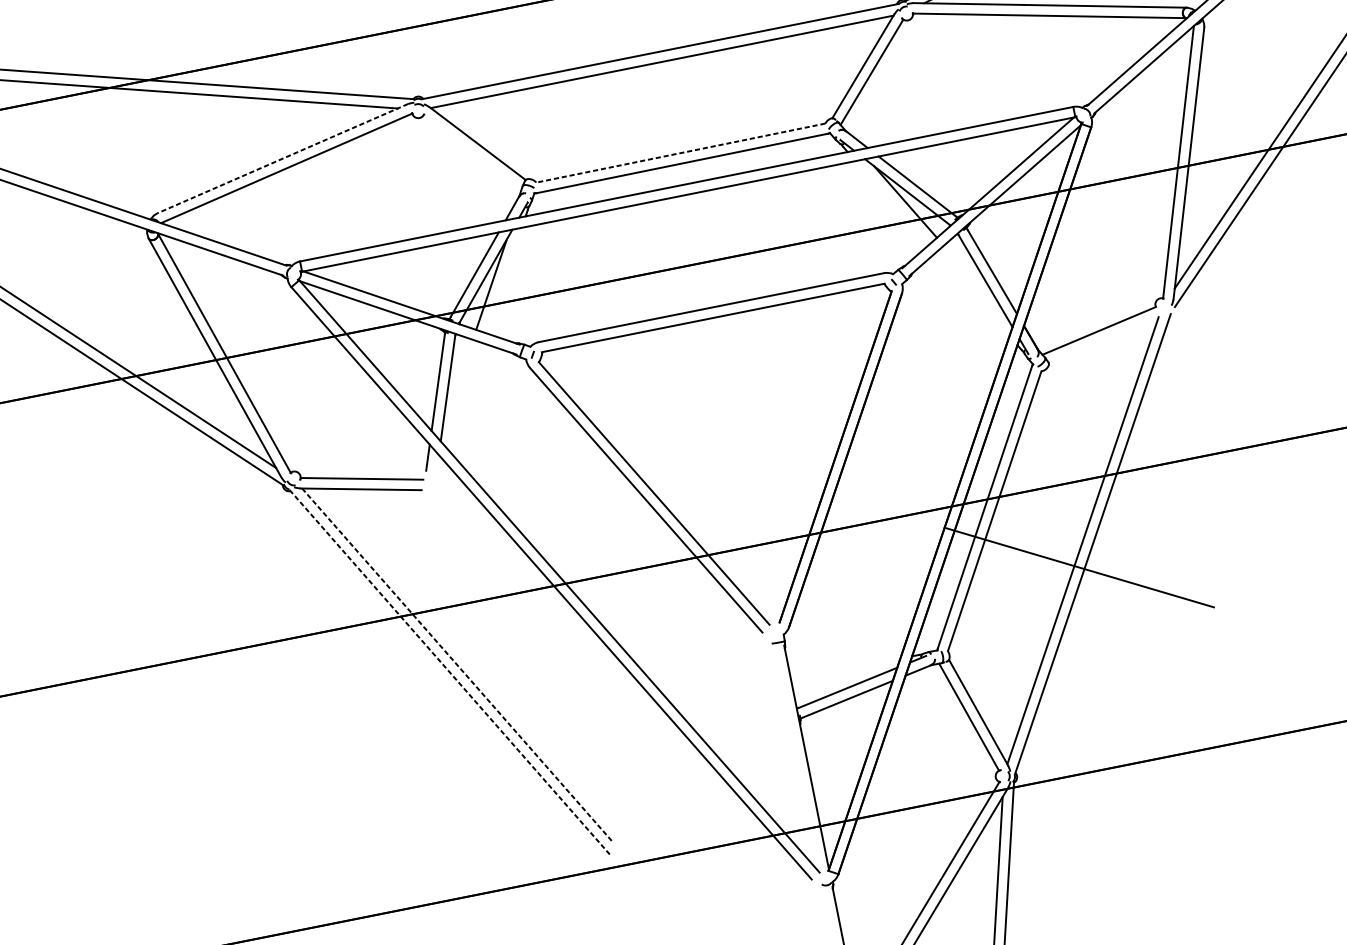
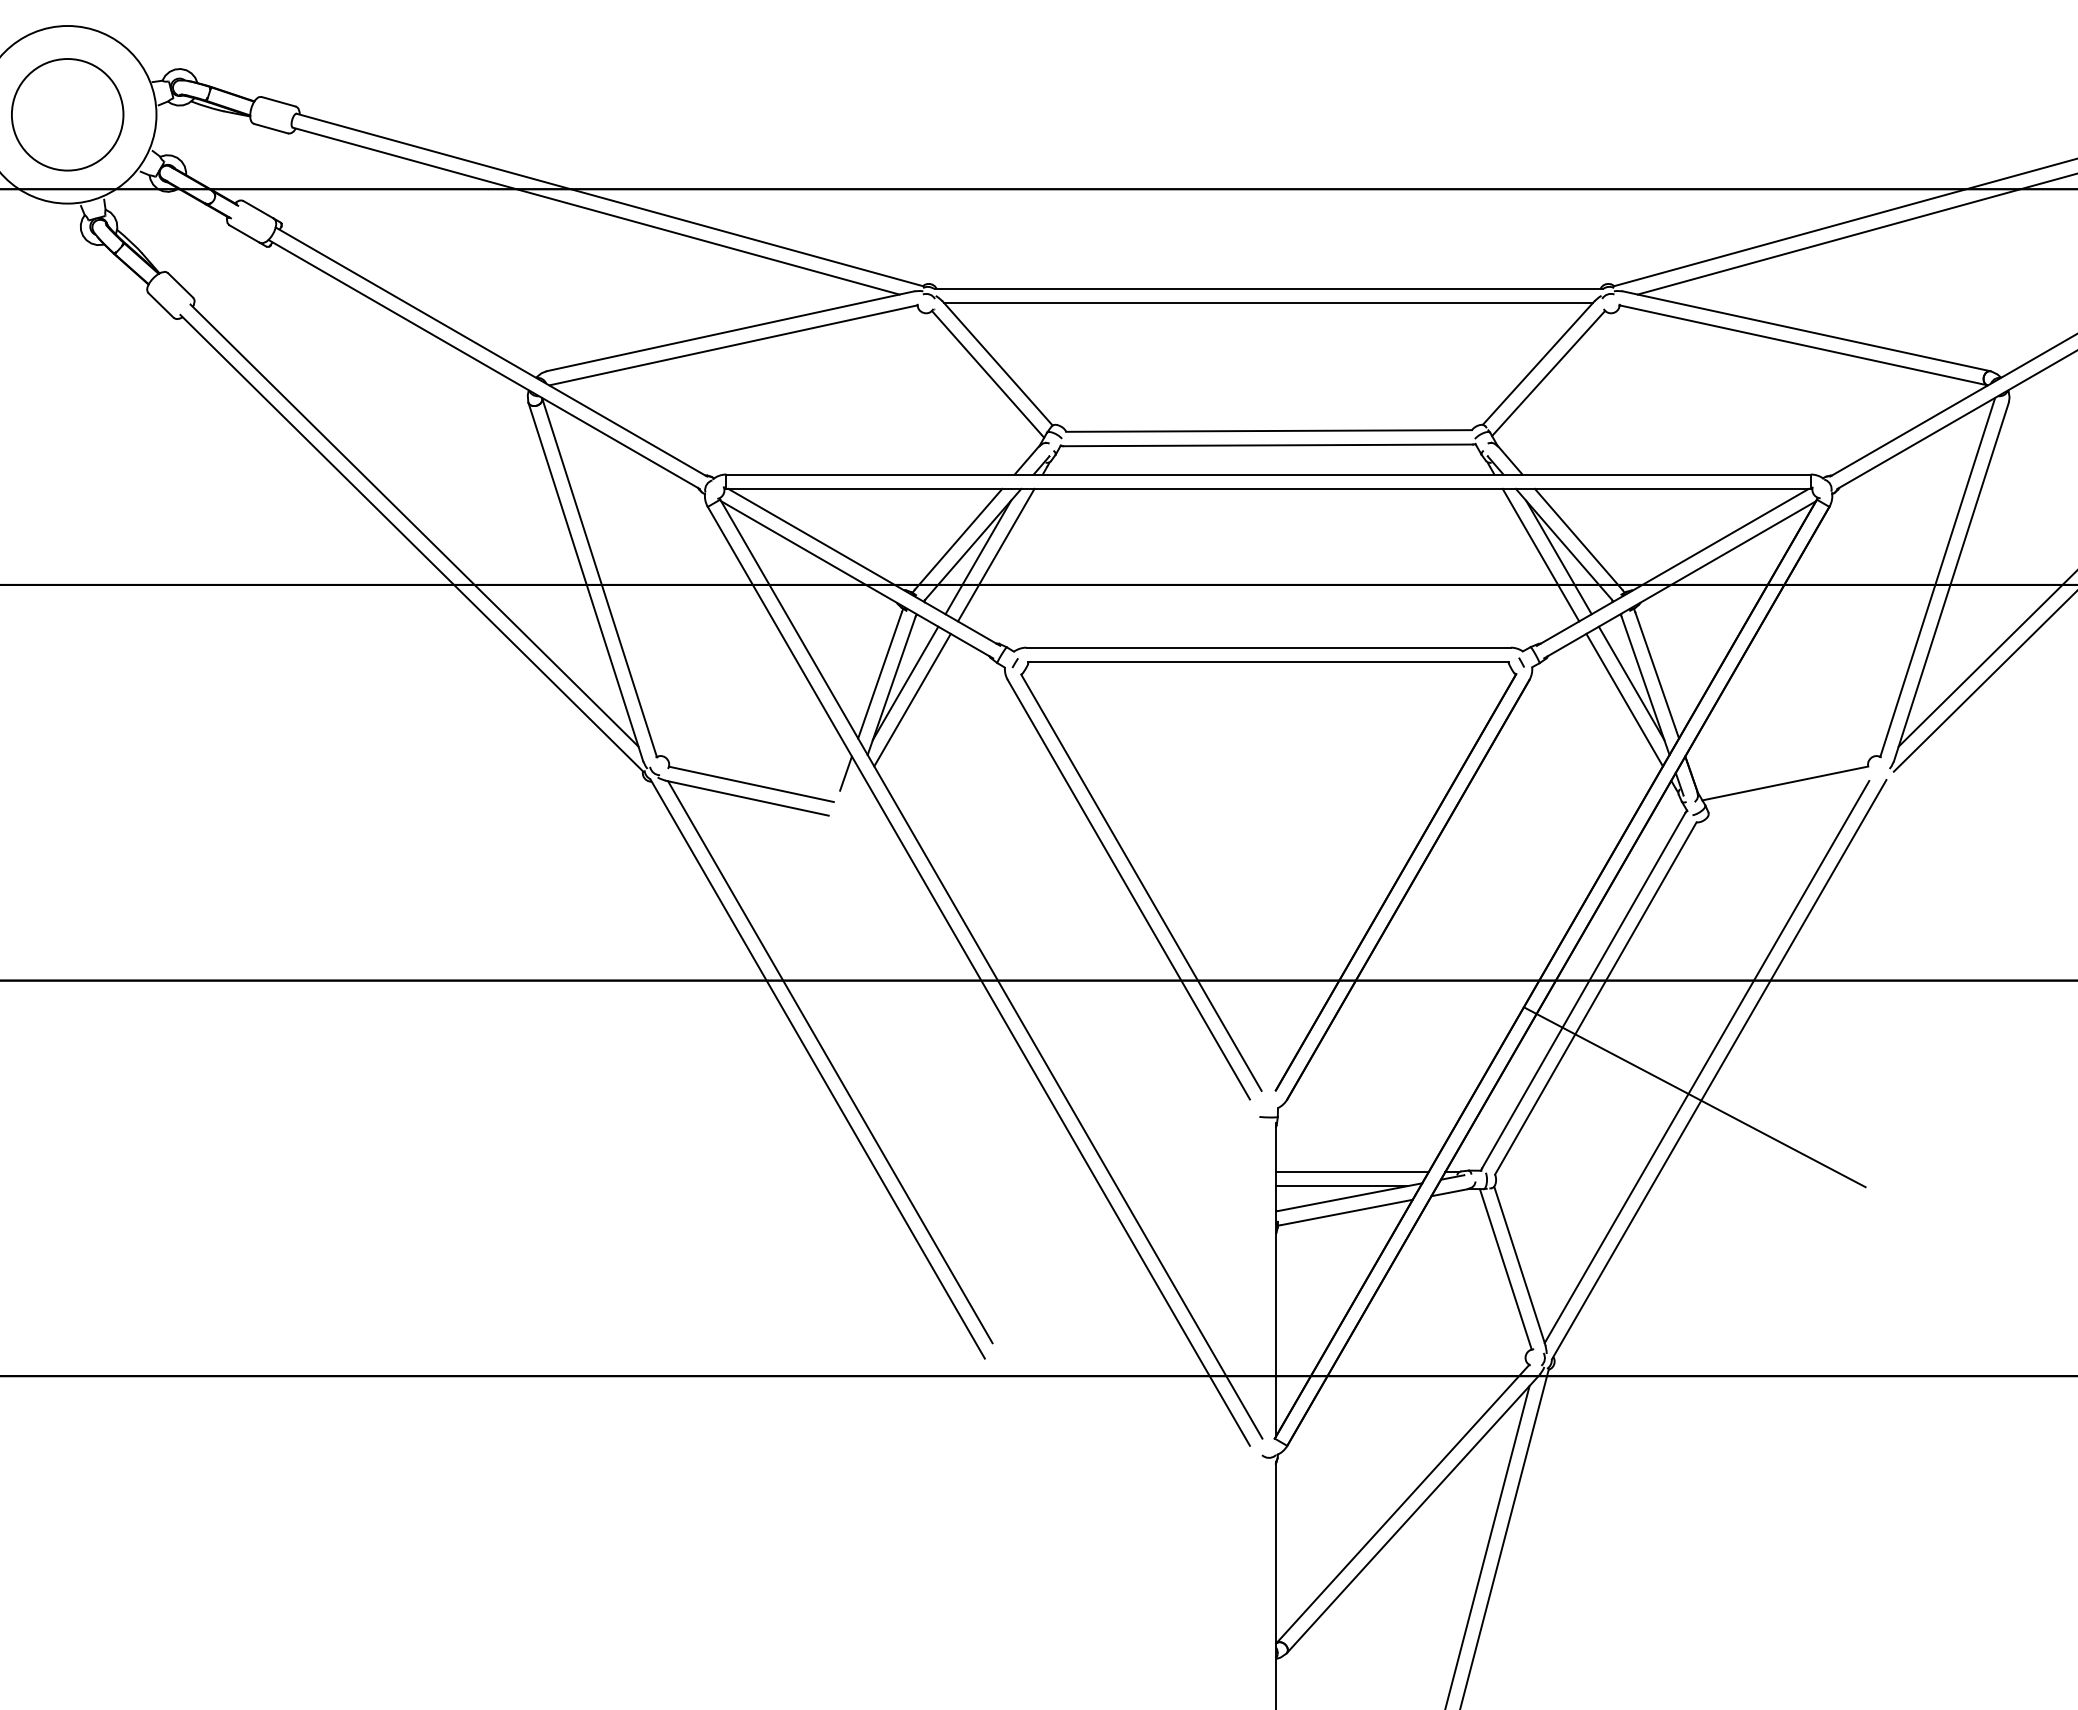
line: (472, 152) -> (988, 374), added
line: (681, 153) -> (1269, 431), dashed -> solid
line: (282, 158) -> (730, 331), dashed -> solid
line: (891, 202) -> (1540, 554), added
line: (504, 280) -> (996, 554), added
line: (975, 281) -> (1631, 683), added
line: (972, 293) -> (1624, 699), added
line: (457, 384) -> (905, 683), added
line: (464, 395) -> (912, 699), added
line: (458, 665) -> (830, 1062), dashed -> solid
line: (845, 669) -> (1351, 1171), added
line: (450, 672) -> (818, 1069), dashed -> solid
line: (839, 681) -> (1340, 1186), added

